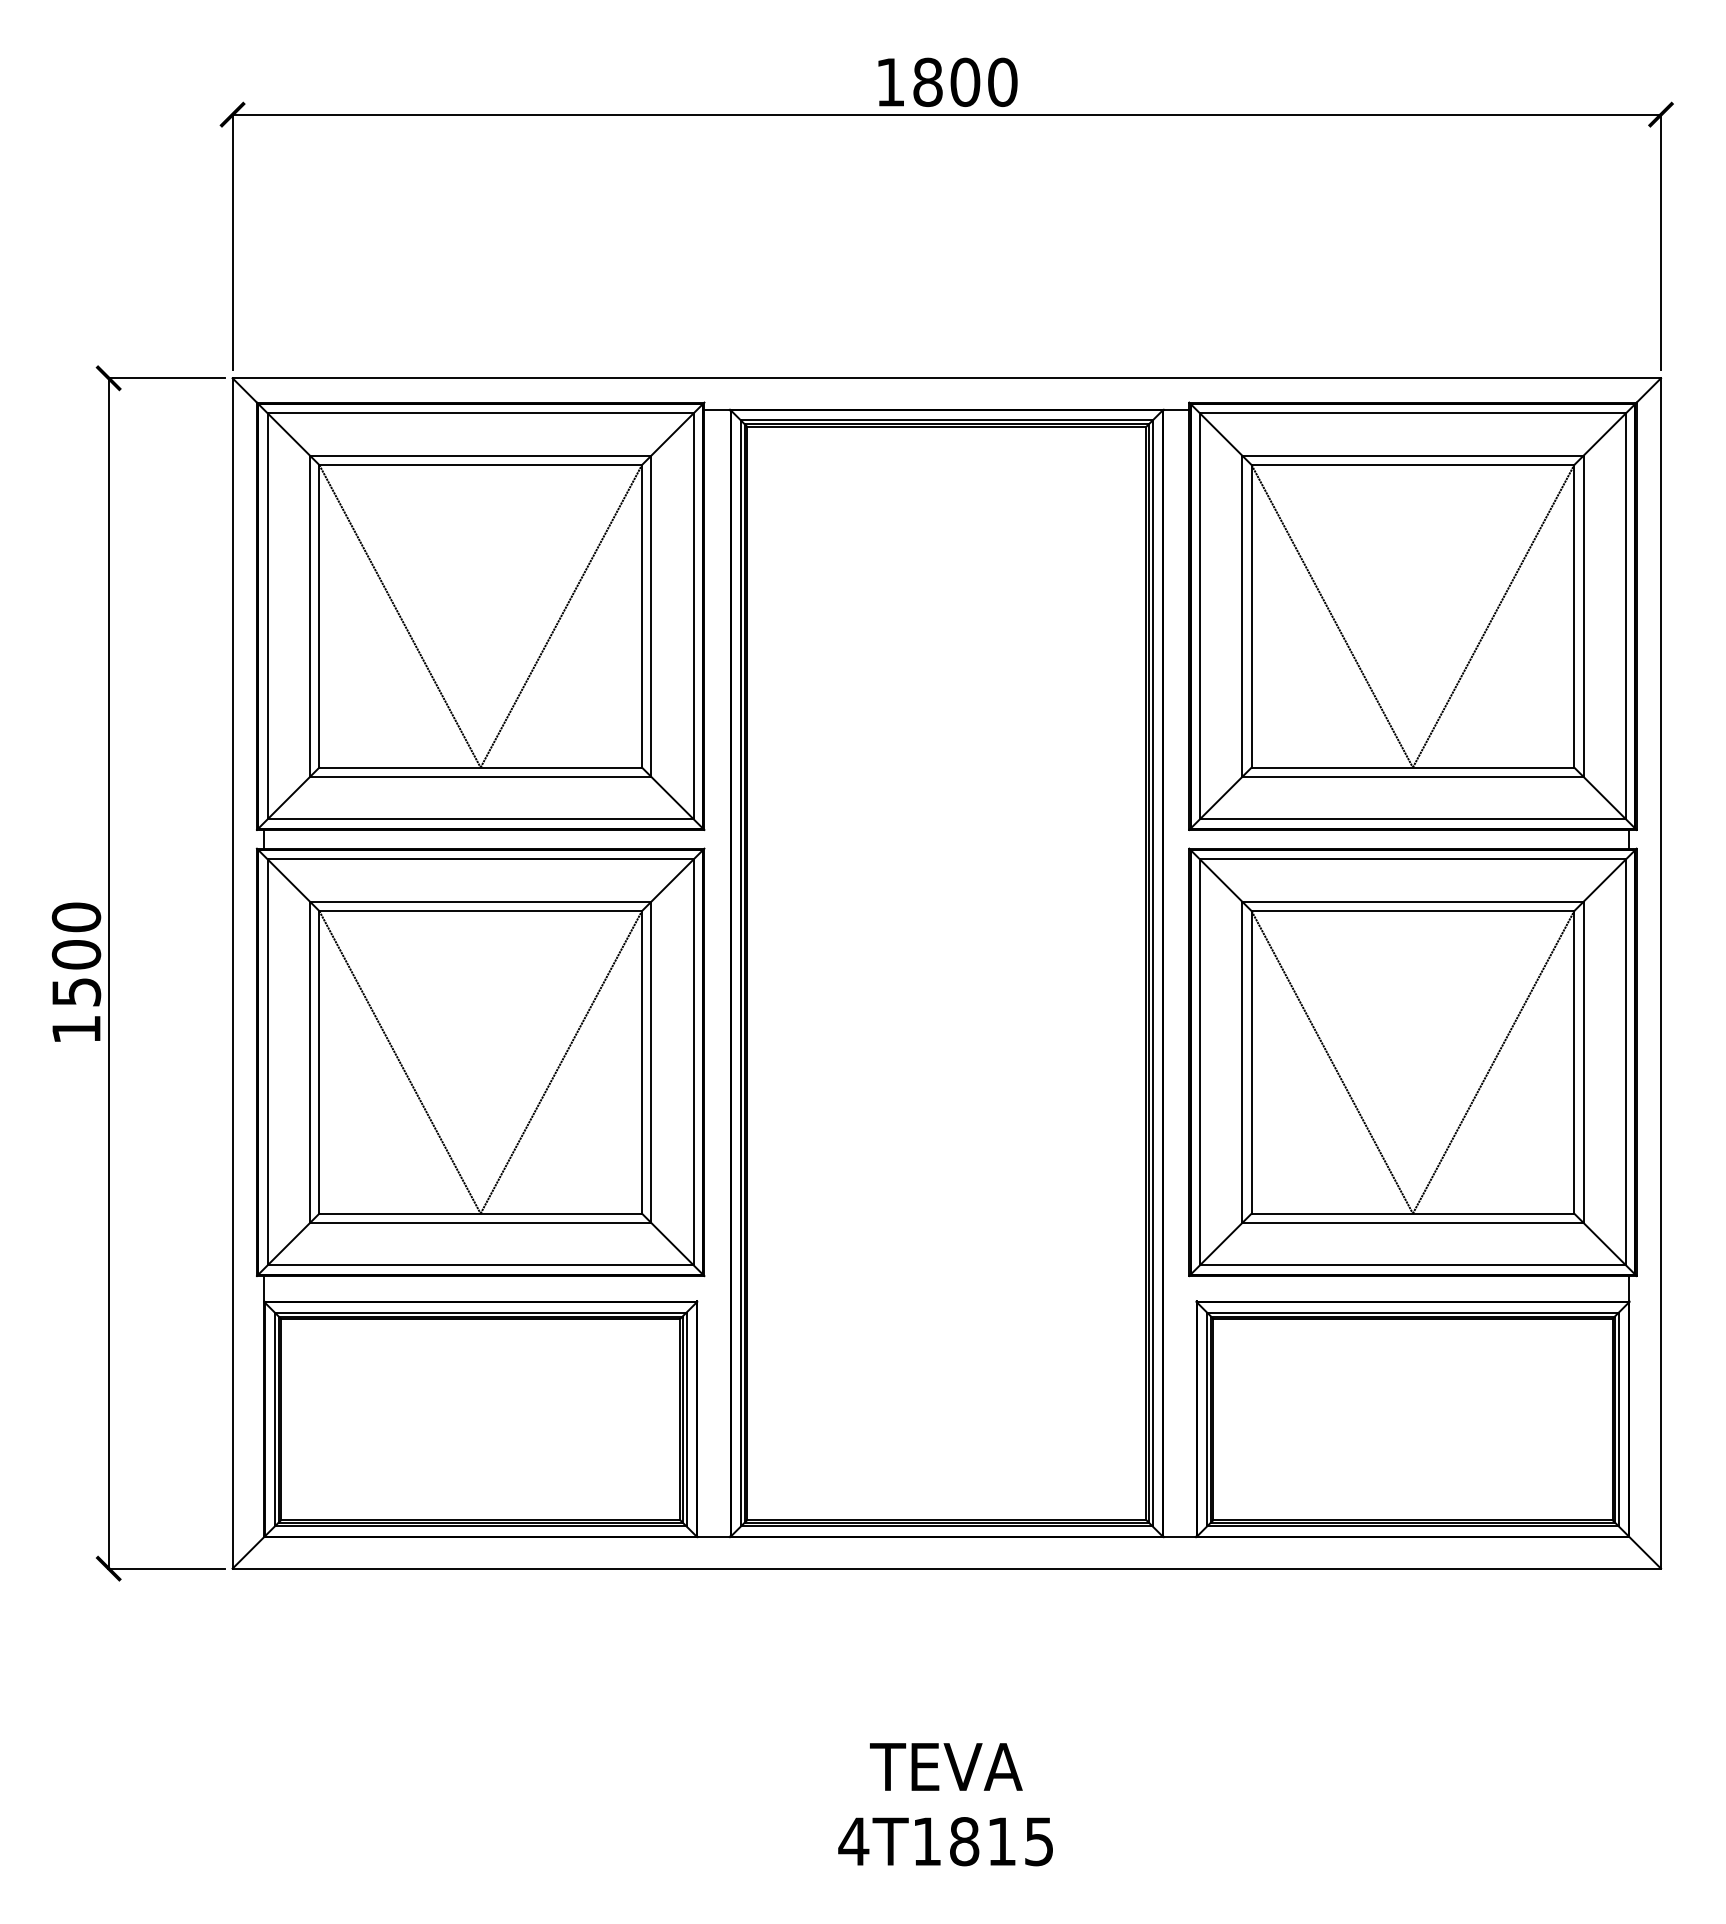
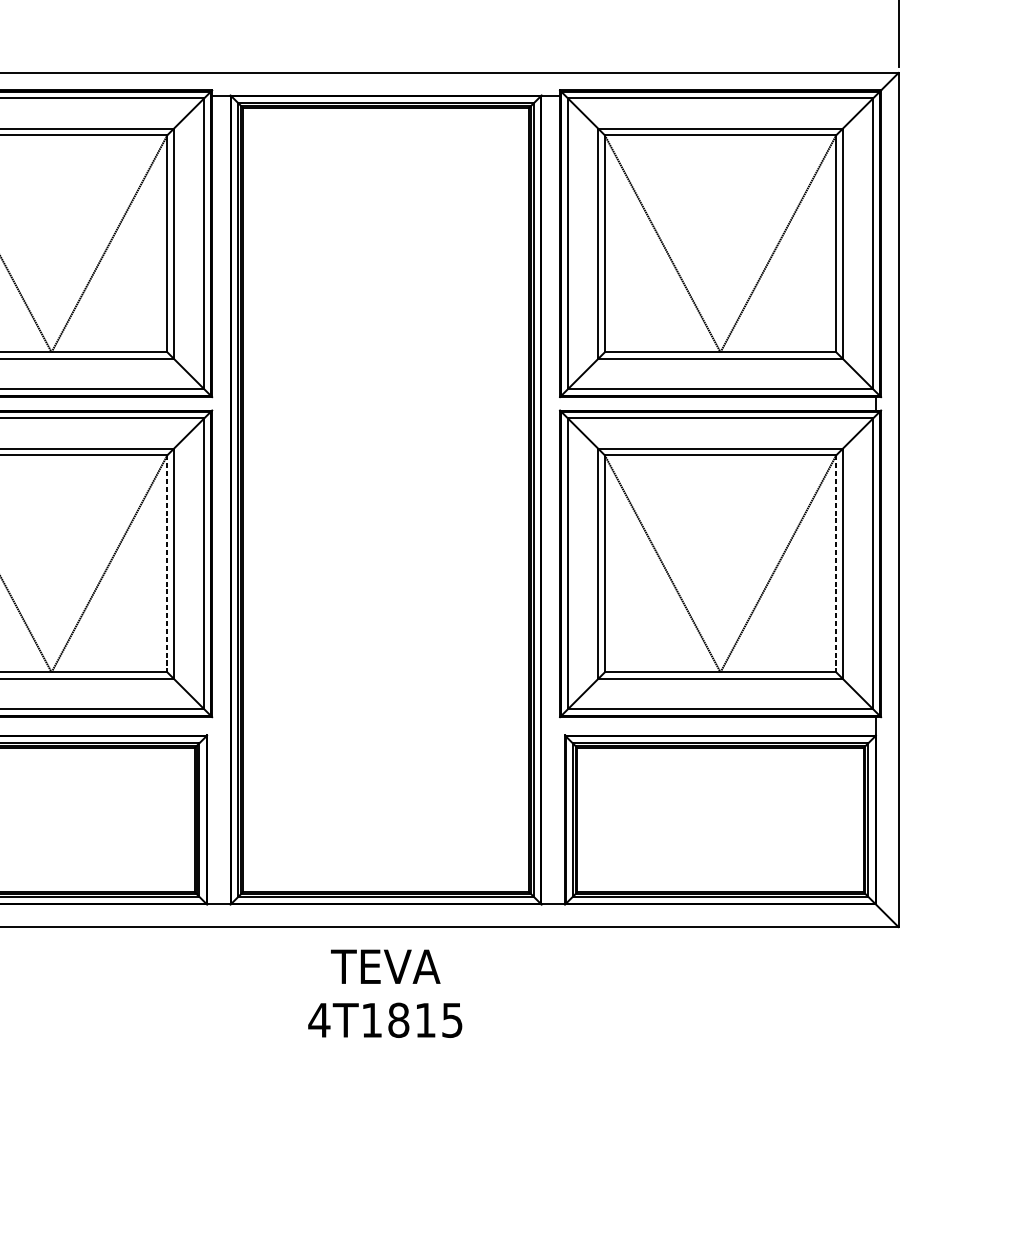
line: (642, 1062) -> (167, 563), solid -> dashed
line: (1574, 1062) -> (836, 563), solid -> dashed
text: (945, 1804) -> (385, 993), moved

